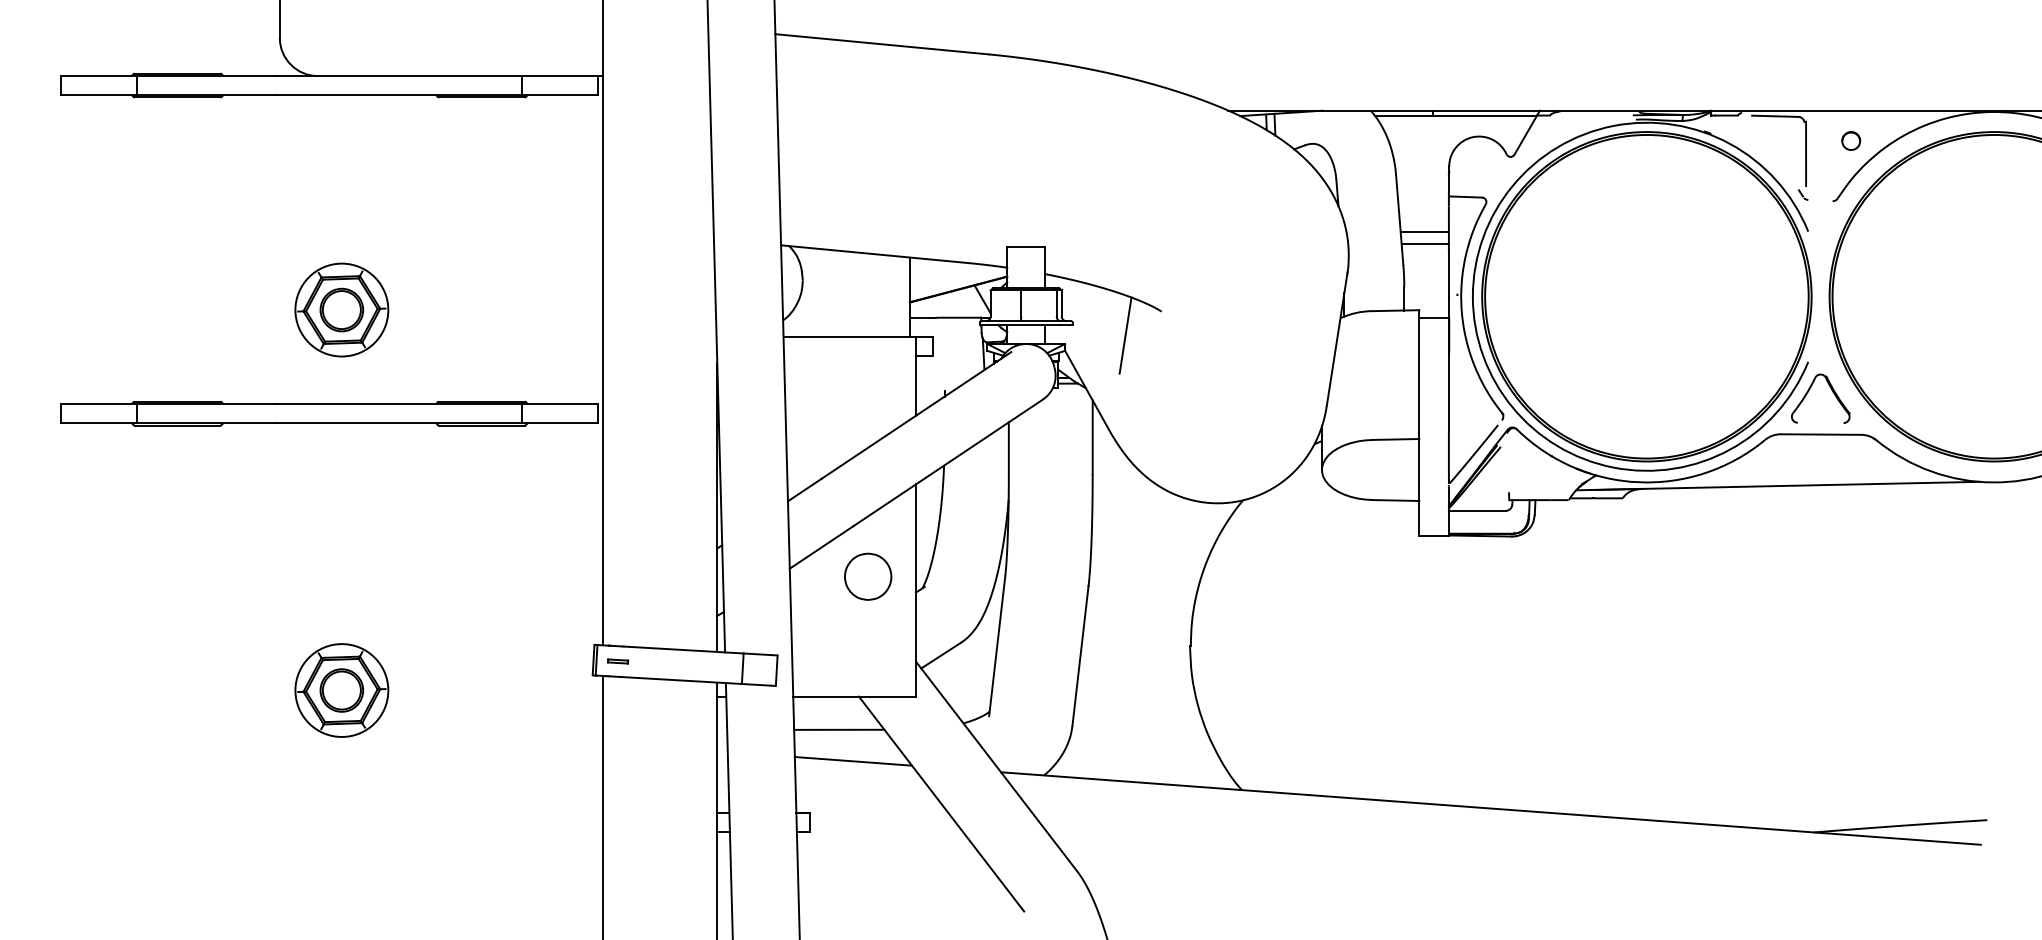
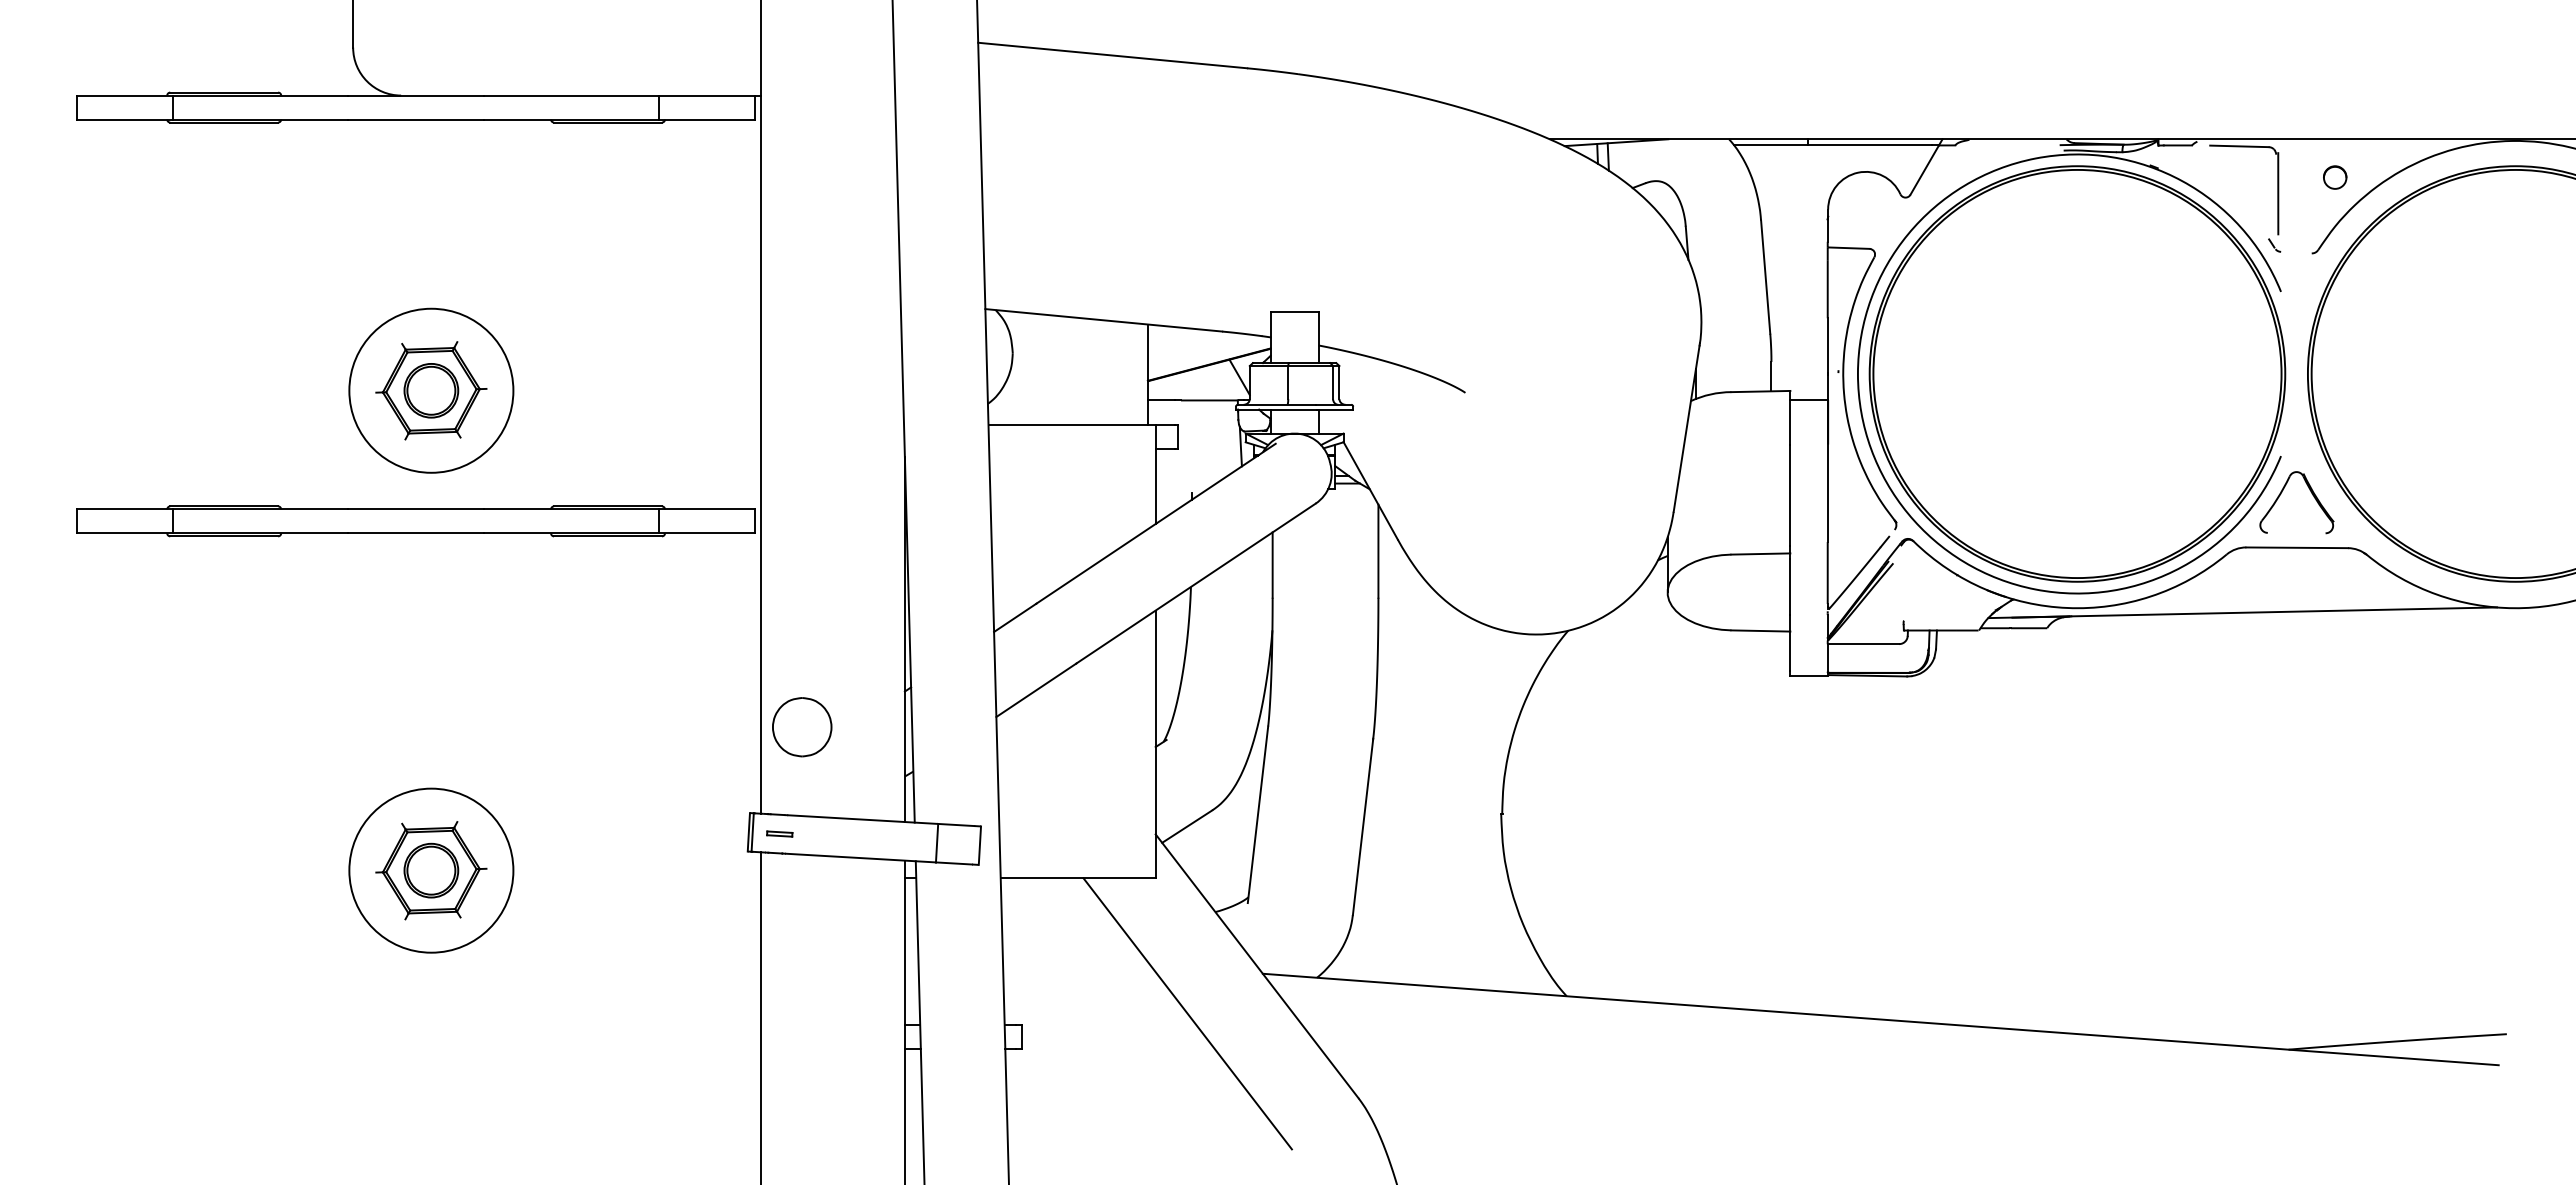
line: (1424, 232) -> (1796, 292), removed
line: (1424, 244) -> (1797, 307), removed
circle: (341, 309) -> (430, 390), size x1.4
line: (1125, 335) -> (1419, 422), removed
part: (868, 577) -> (802, 727), moved
circle: (341, 690) -> (430, 870), size x1.4
line: (839, 730) -> (1058, 920), removed
line: (853, 760) -> (1076, 959), removed

